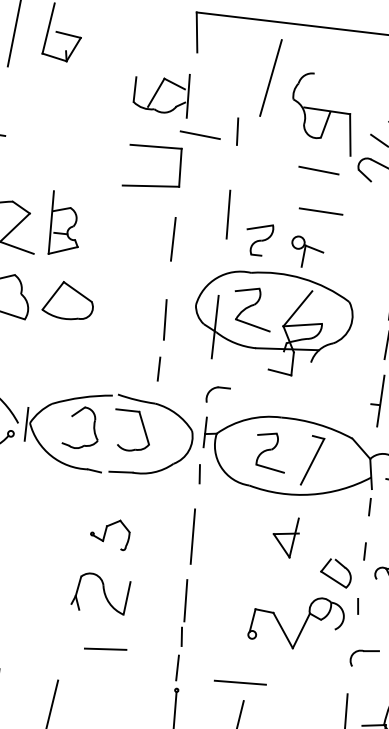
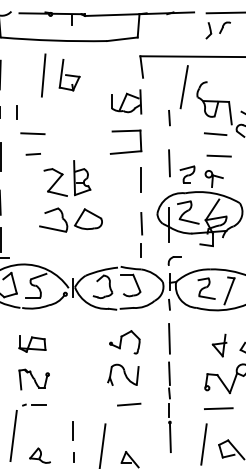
line: (200, 133) -> (149, 121), removed
part: (109, 534) -> (124, 342), size x1.43
part: (285, 537) -> (219, 345), moved
line: (239, 682) -> (218, 408), moved

